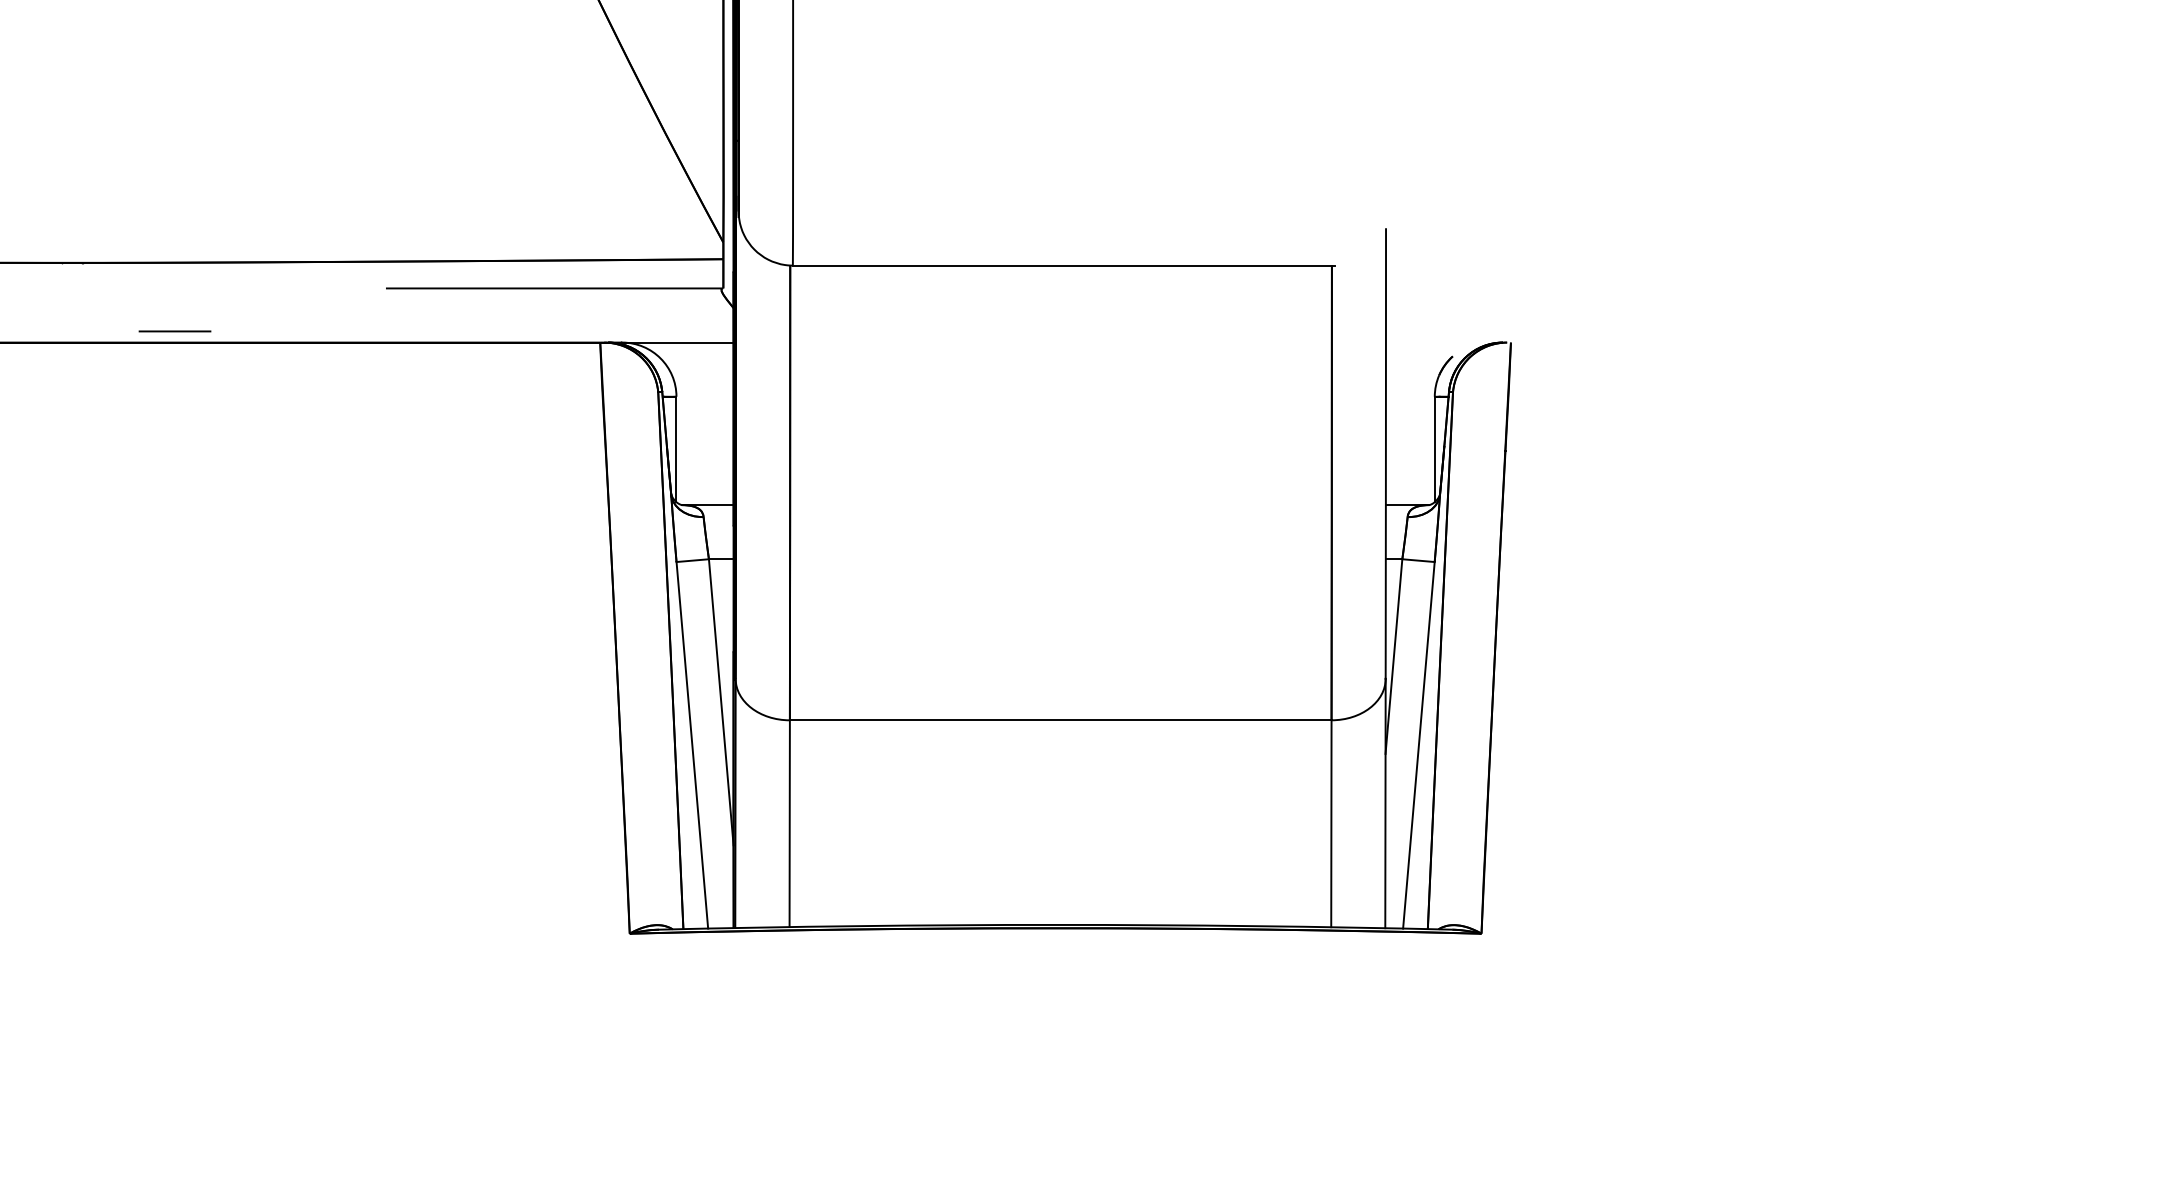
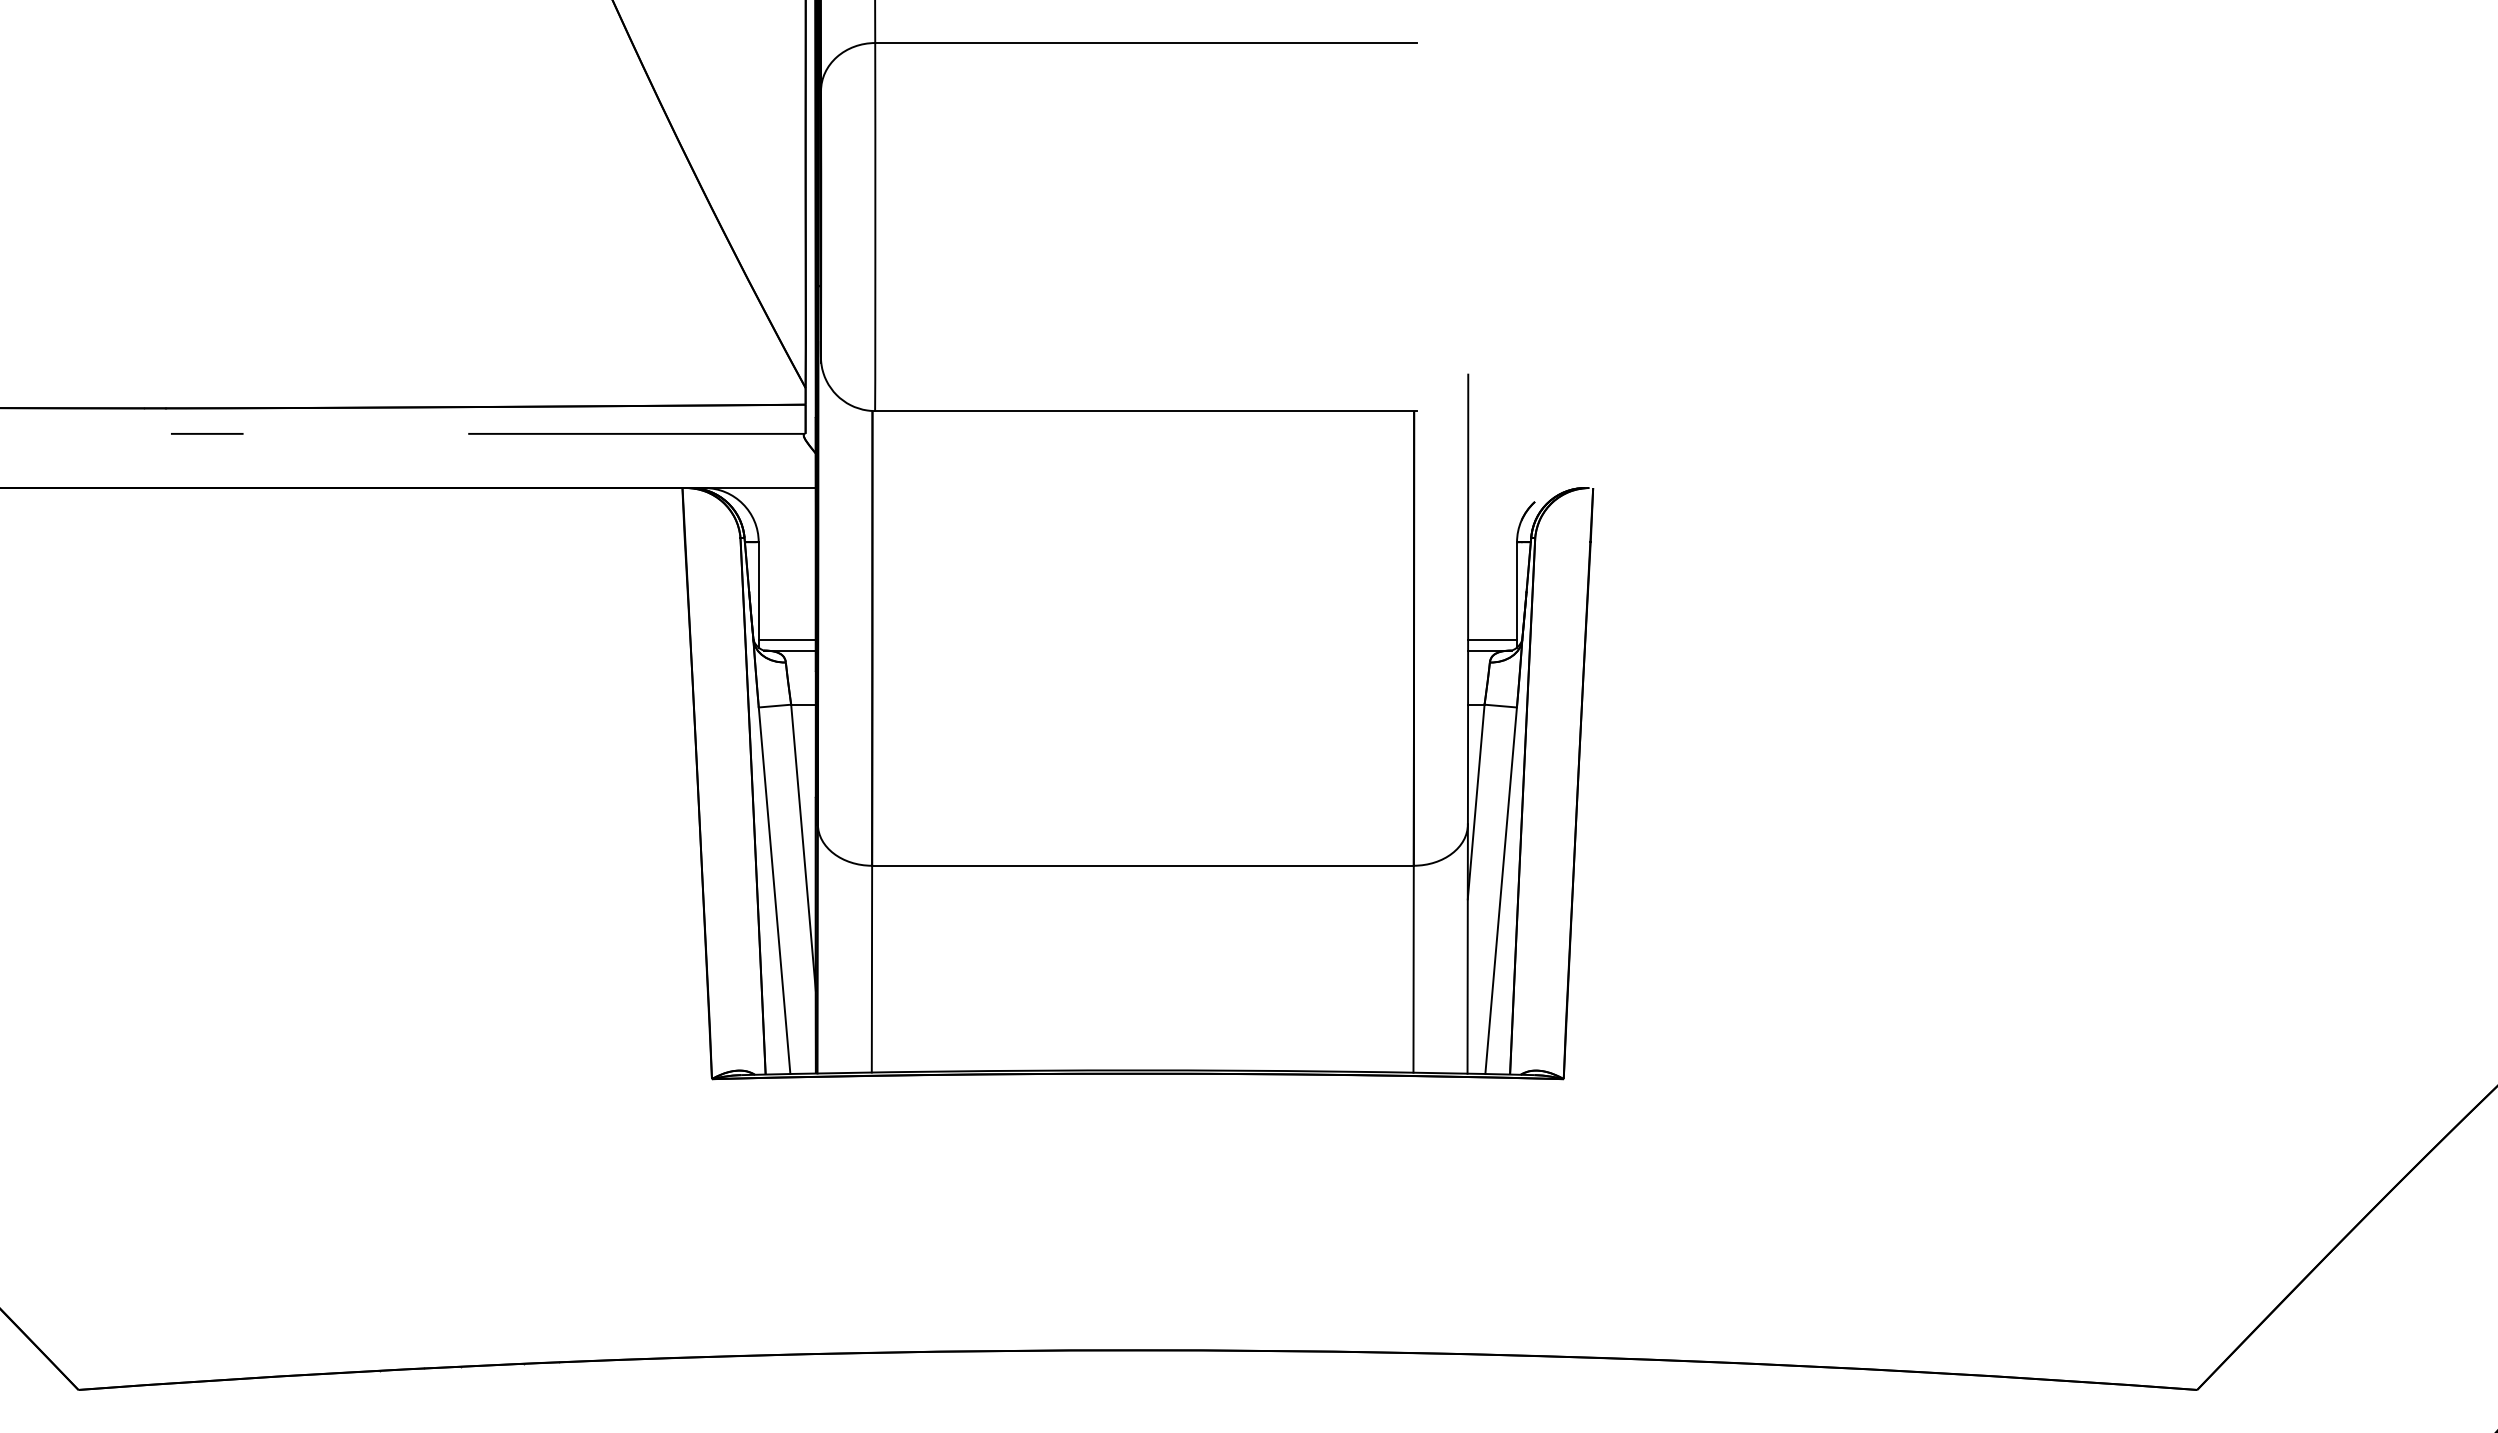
line: (175, 331) -> (207, 433), moved
line: (704, 494) -> (786, 639), added
line: (1410, 494) -> (1492, 639), added

